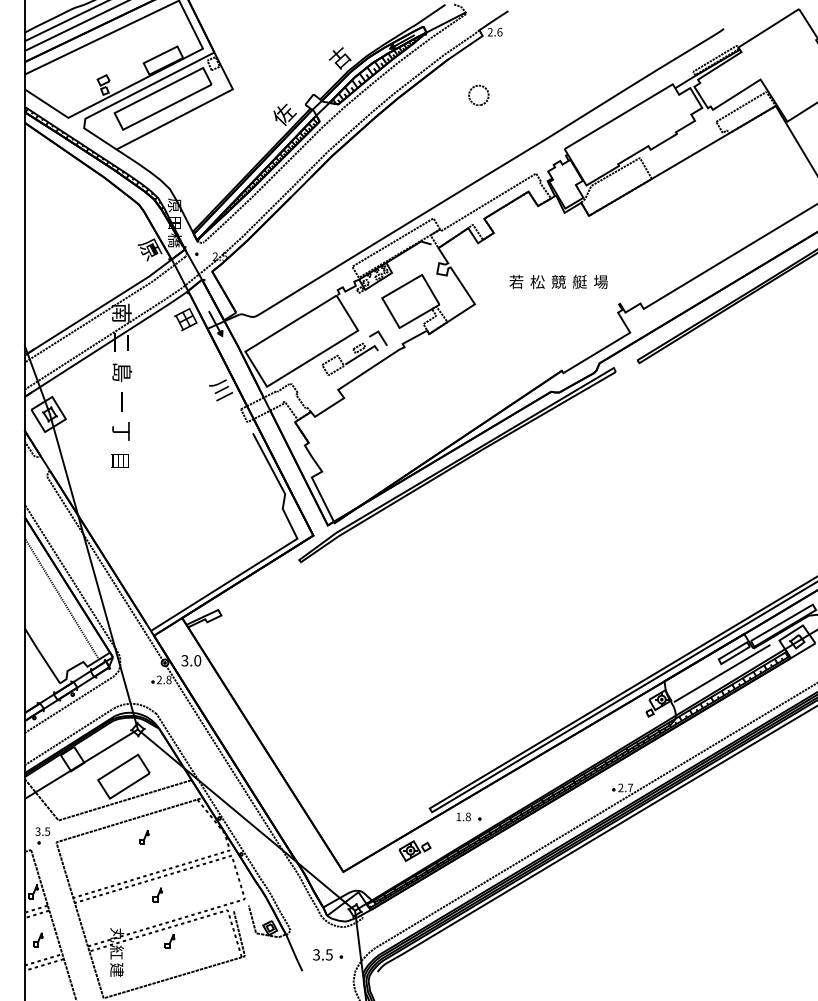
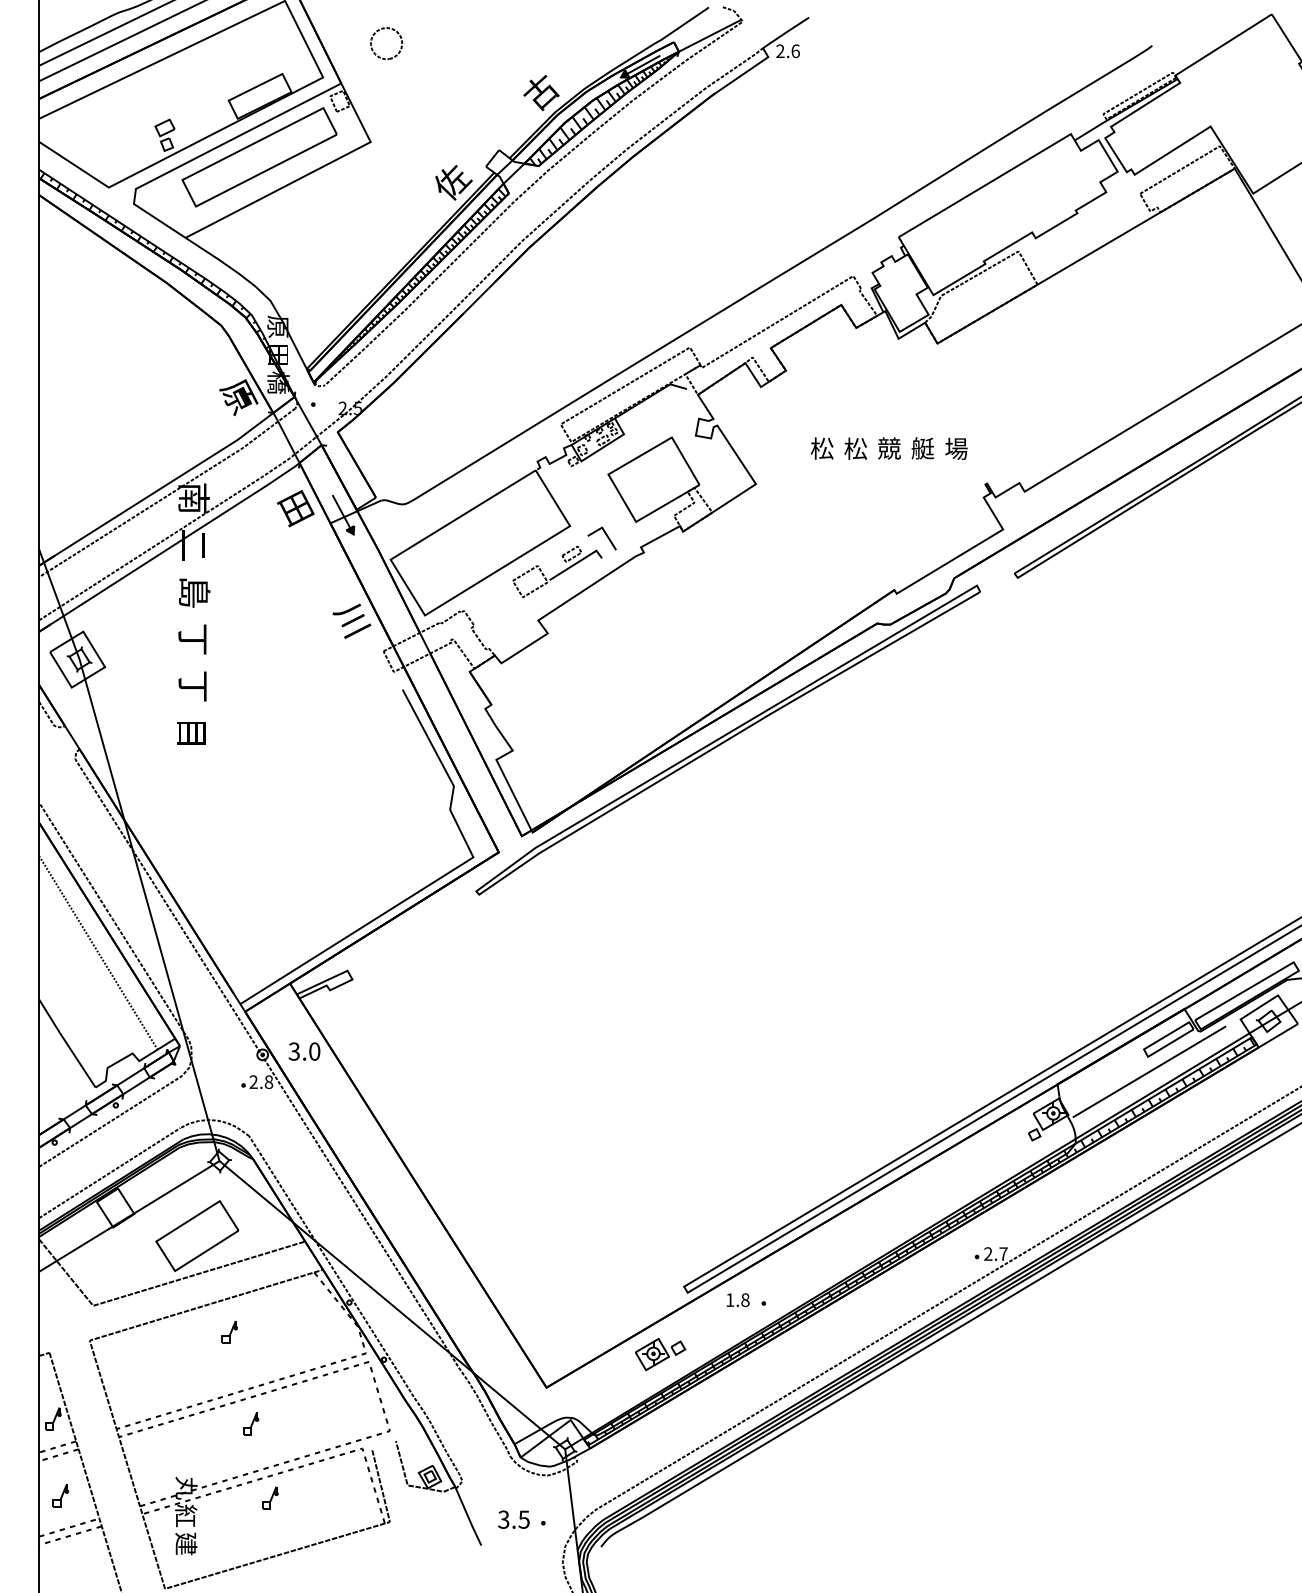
part: (470, 93) -> (373, 40), moved
text: (516, 281) -> (822, 447), 若 -> 松
text: (120, 401) -> (191, 638), 一 -> 丁
part: (42, 835) -> (67, 1329), removed

